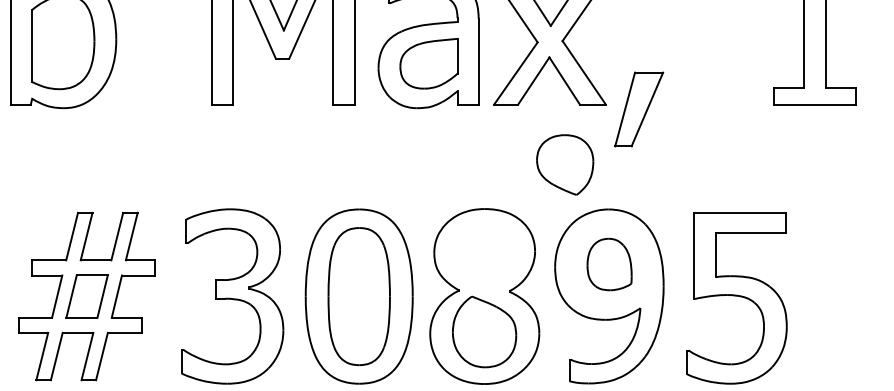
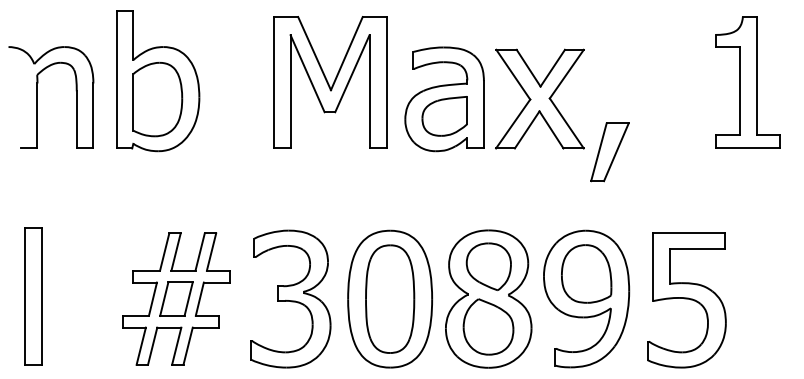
part: (564, 164) -> (488, 266), moved
part: (609, 263) -> (586, 273), size x1.43

